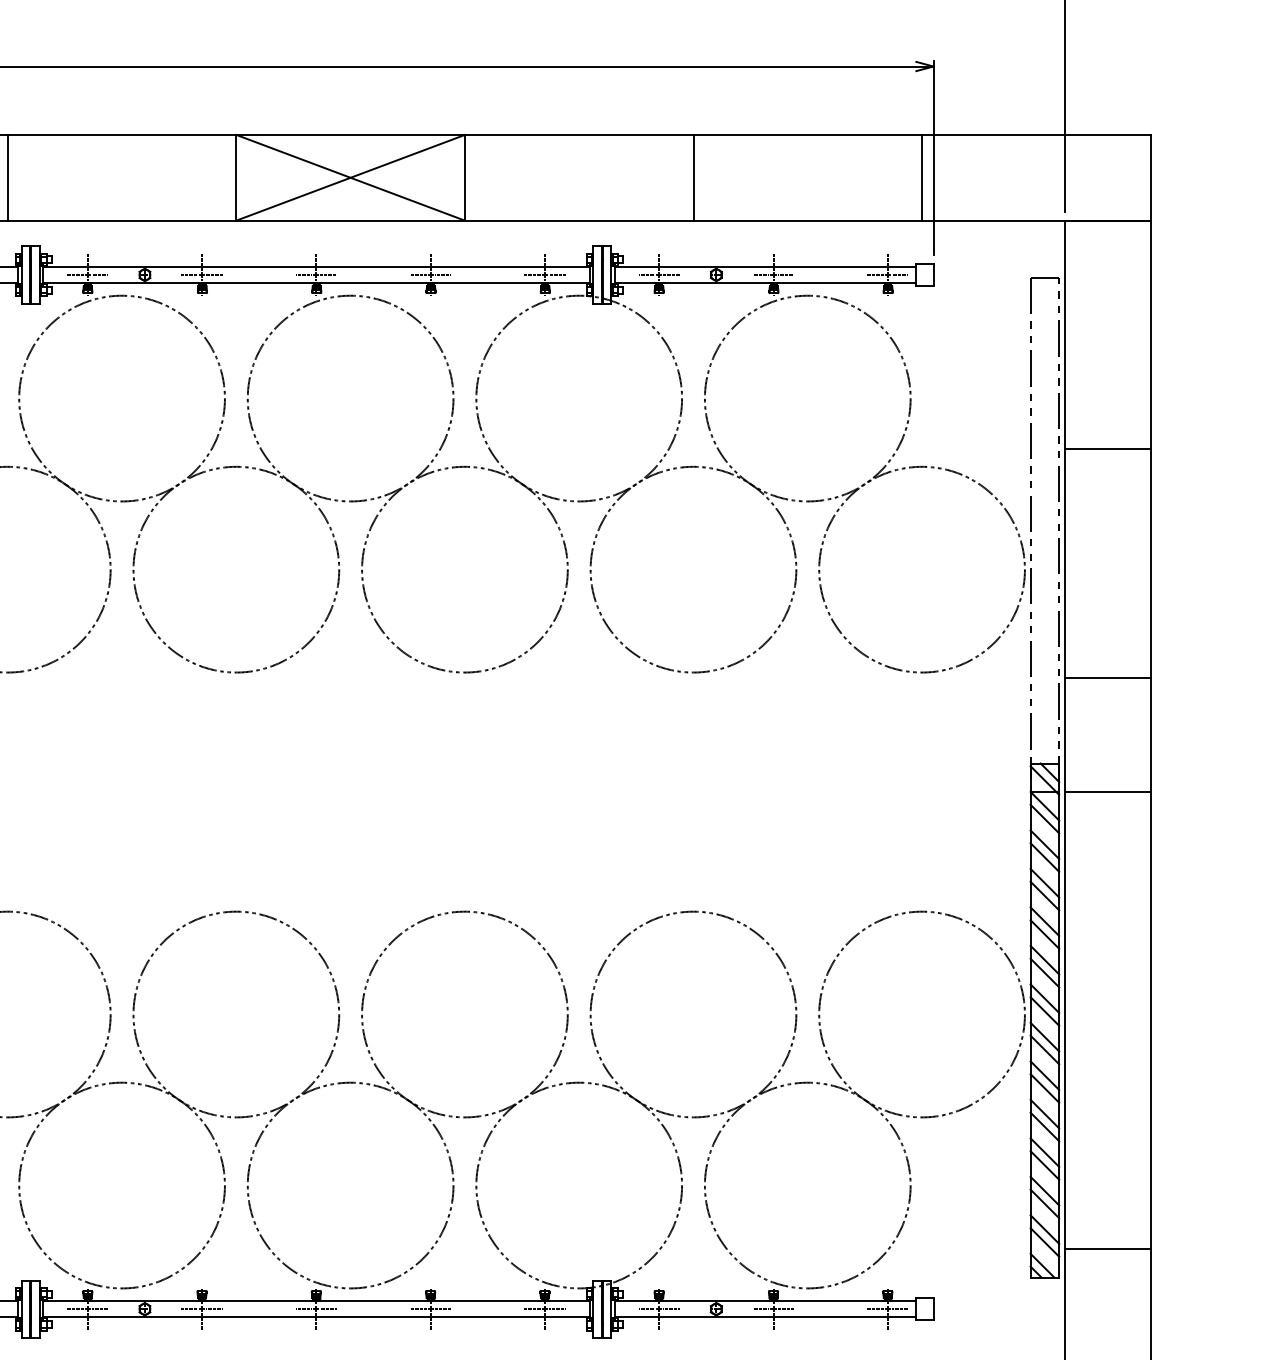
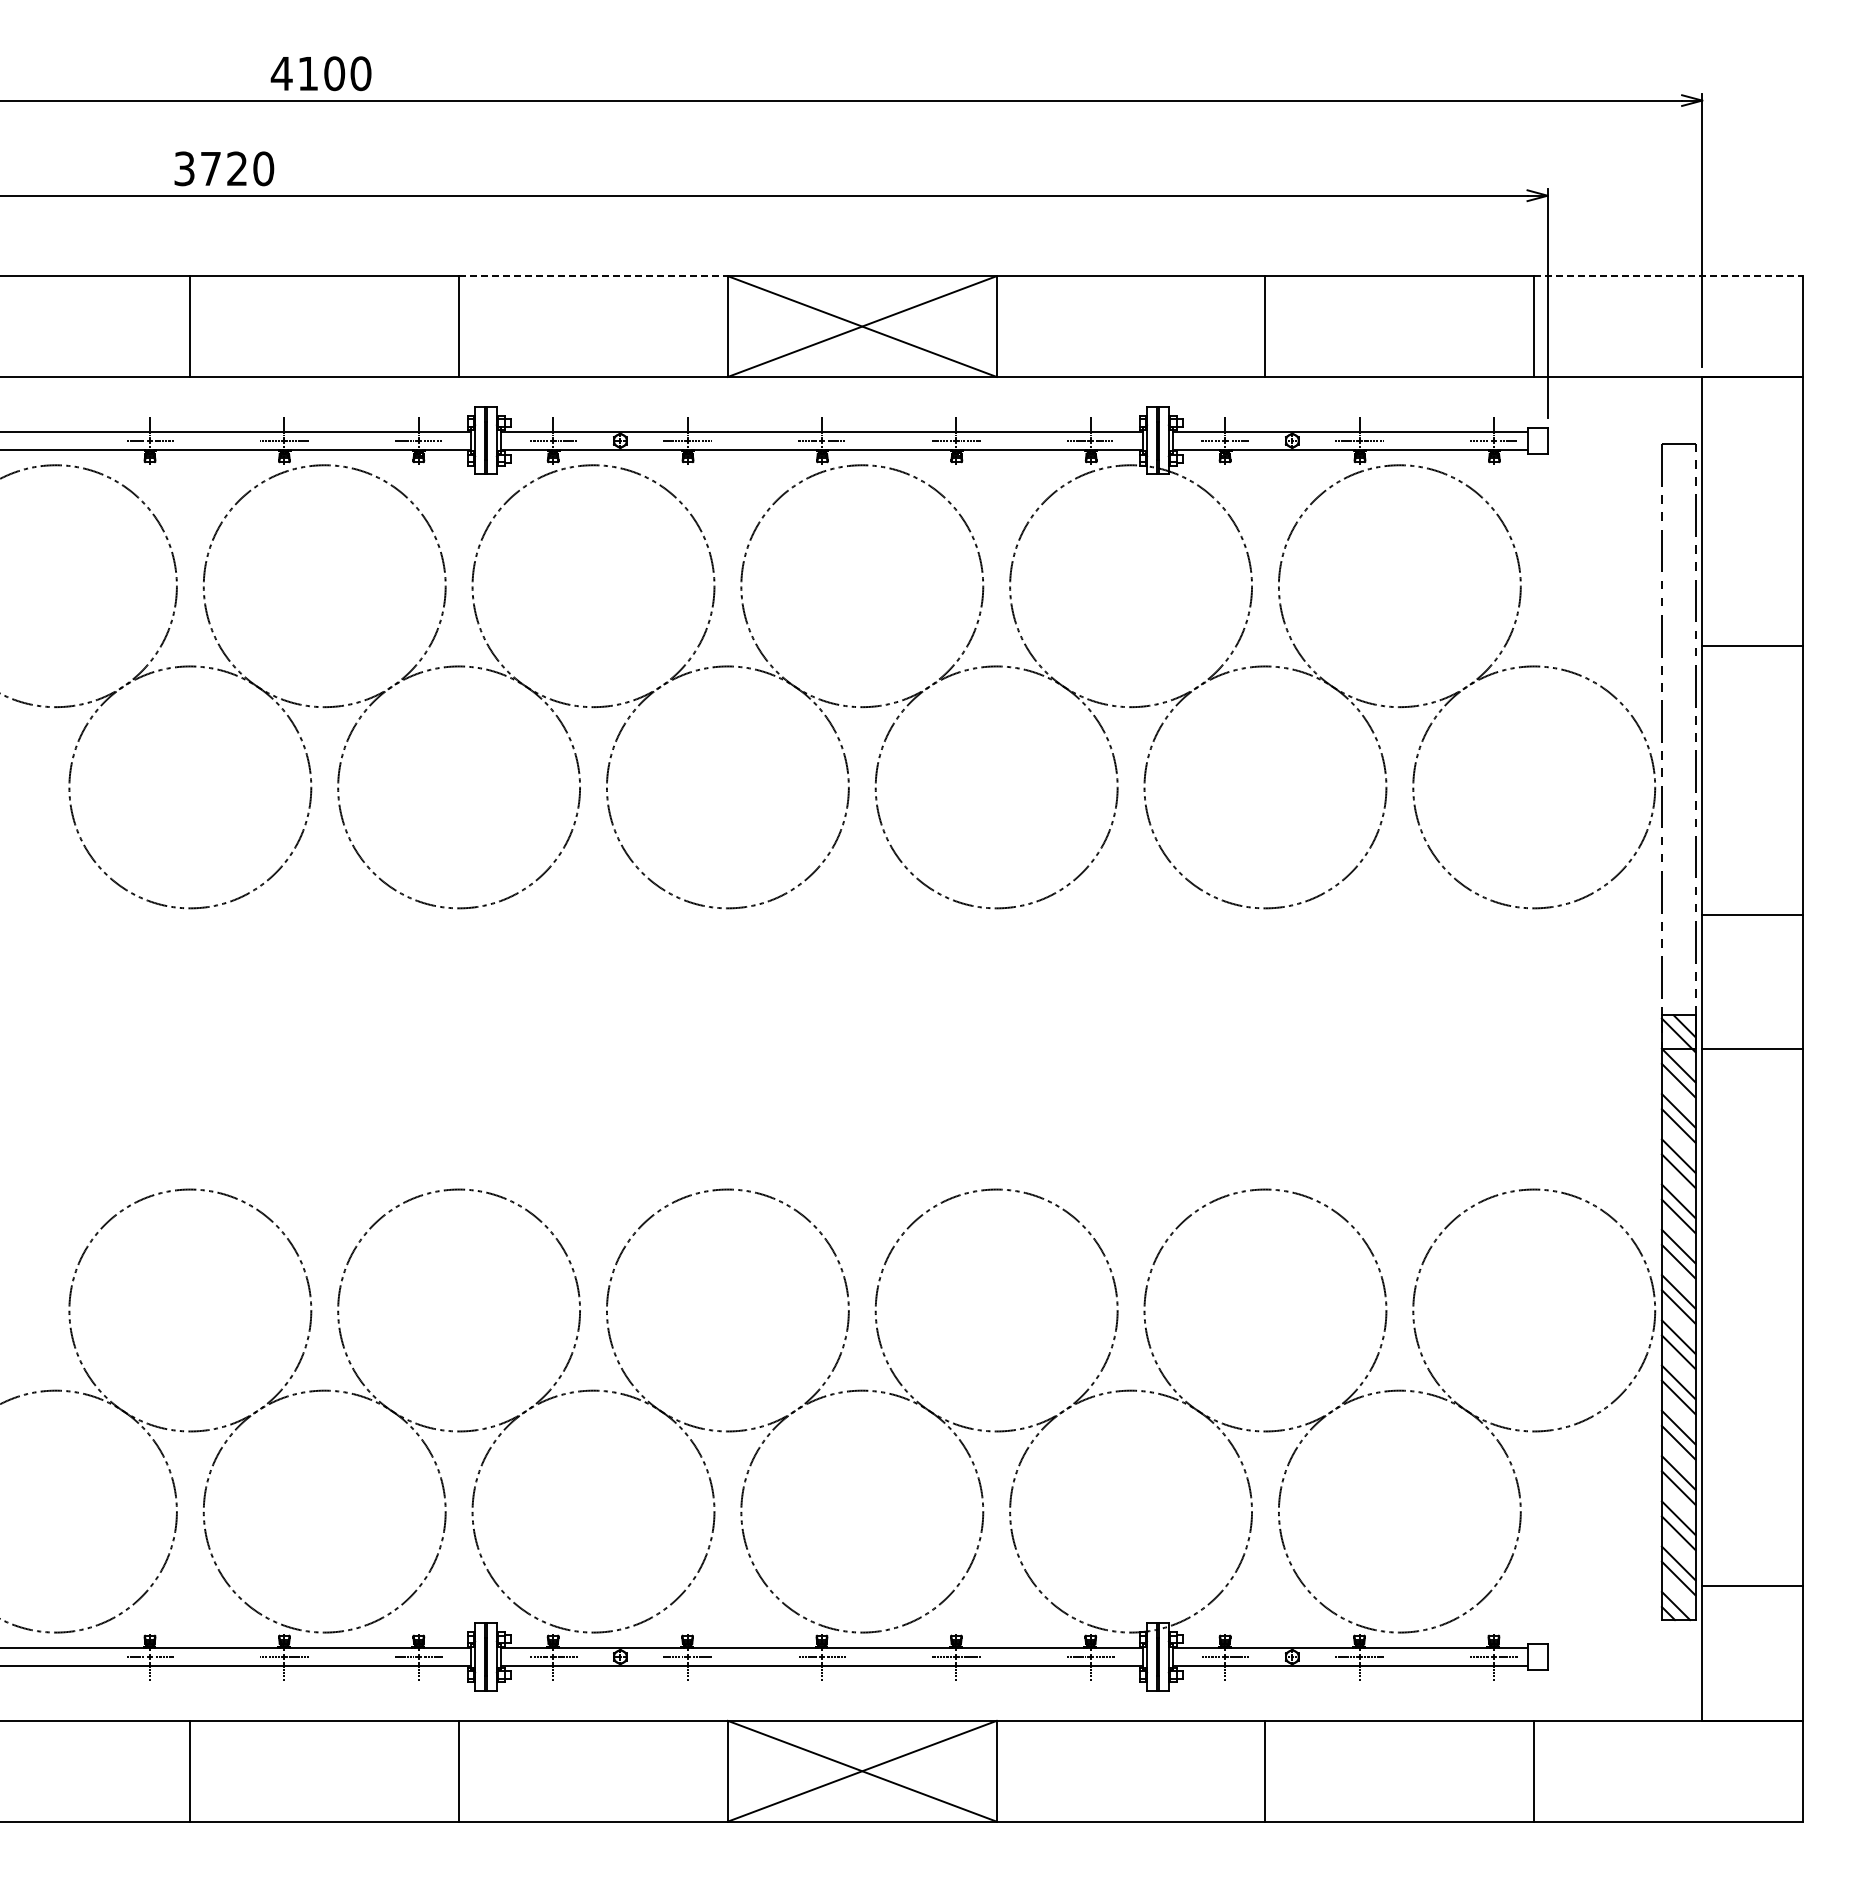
line: (122, 135) -> (594, 276), solid -> dashed
line: (1037, 135) -> (1669, 276), solid -> dashed

